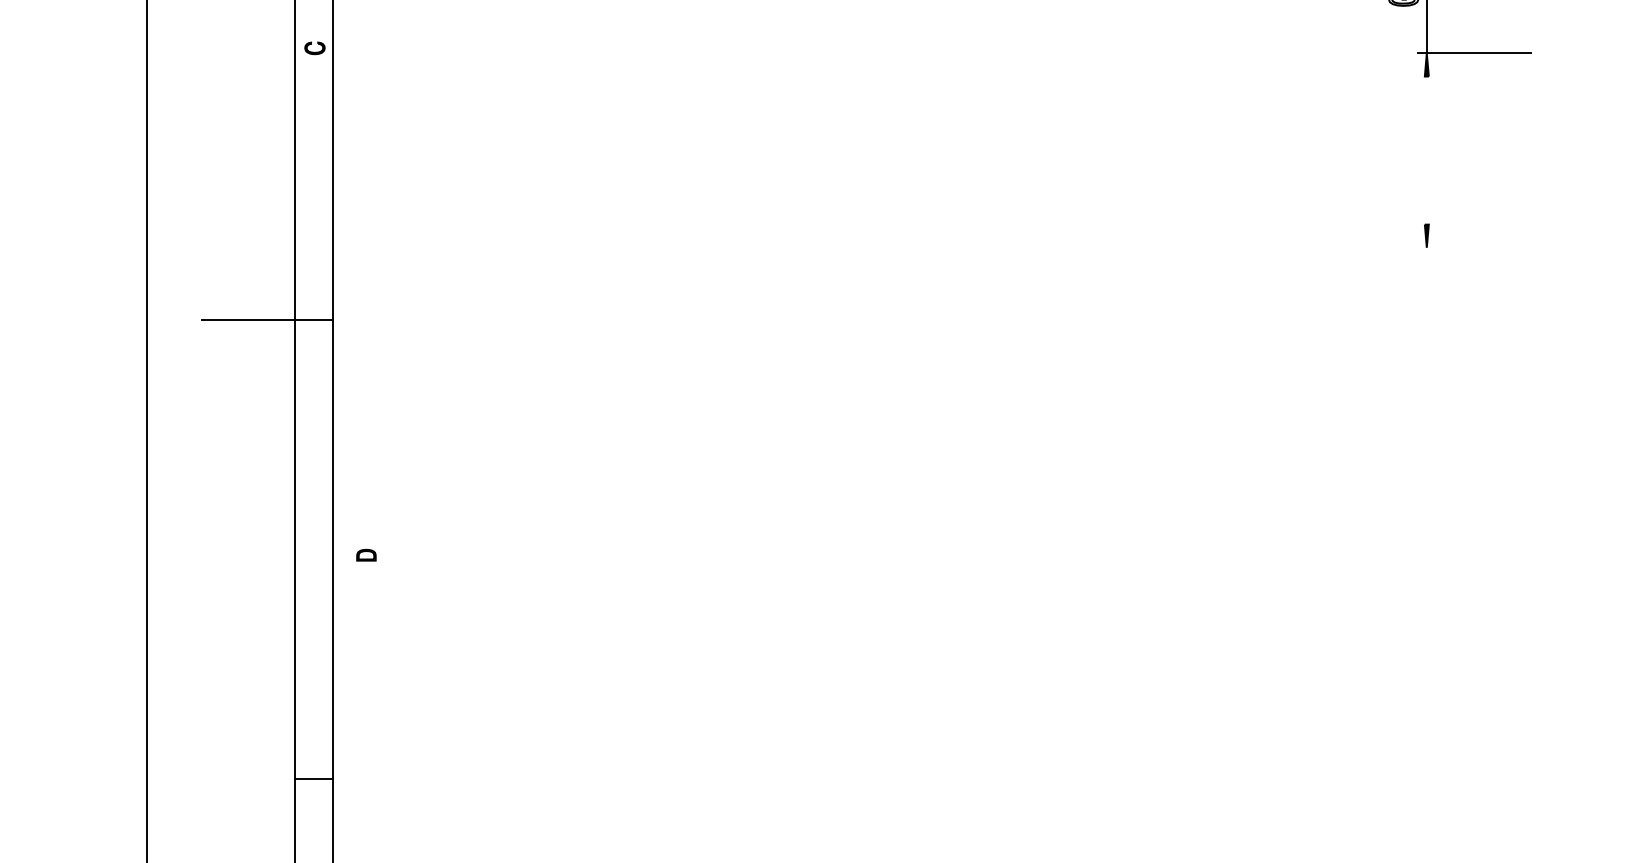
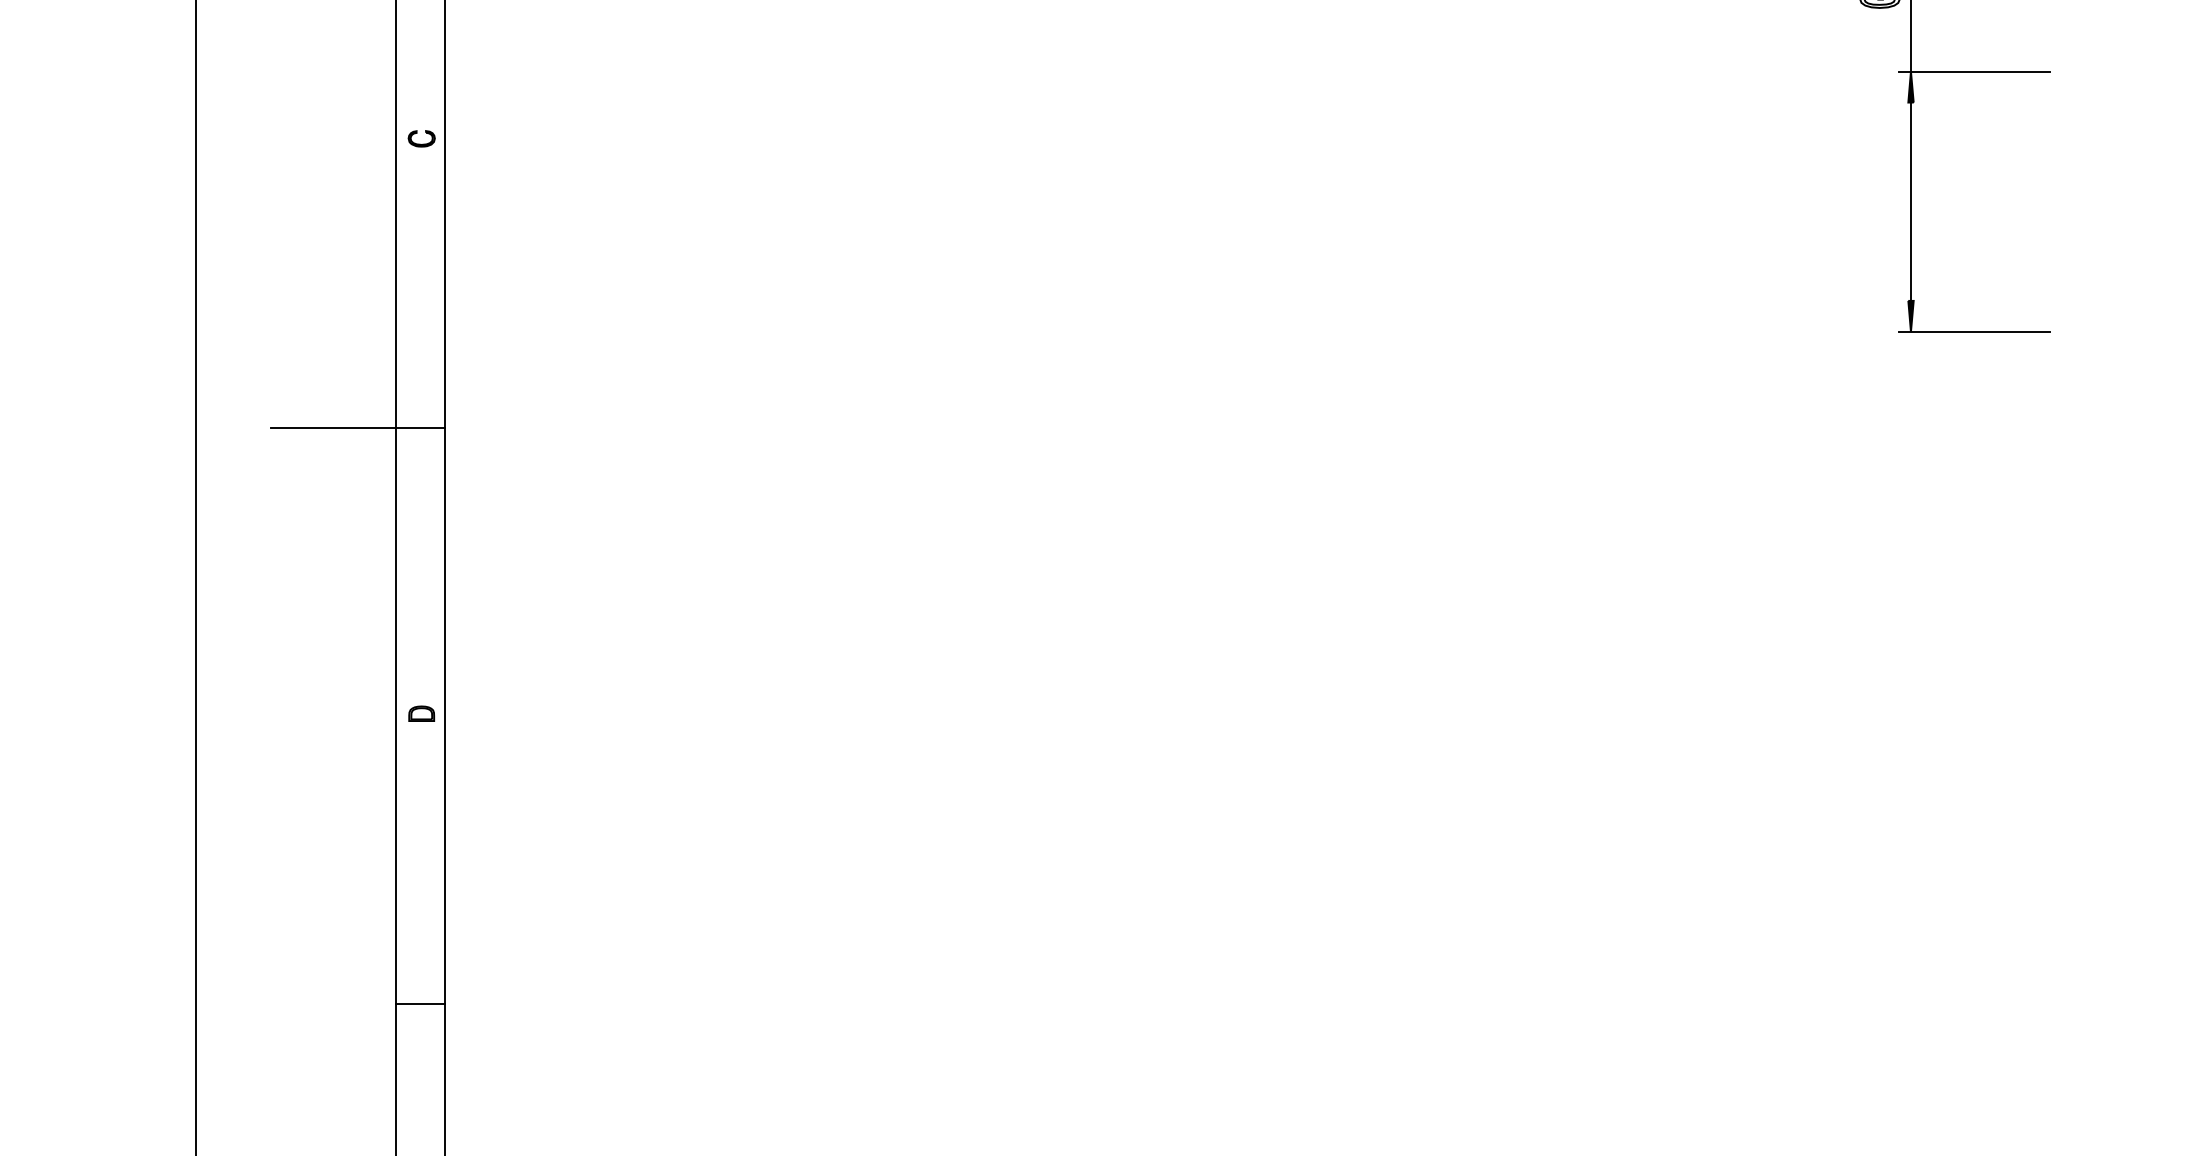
part: (314, 48) -> (421, 138), moved
line: (1426, 150) -> (1910, 201), added
line: (1474, 247) -> (1974, 331), added
part: (366, 555) -> (421, 713), moved
line: (314, 779) -> (420, 1003), moved

